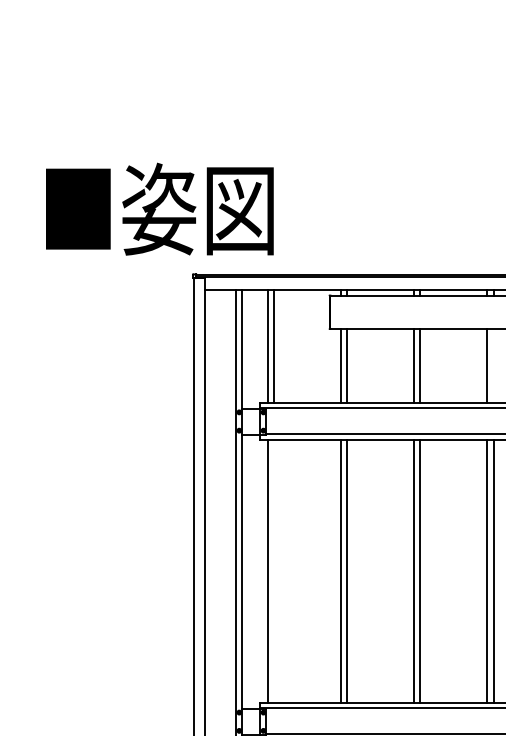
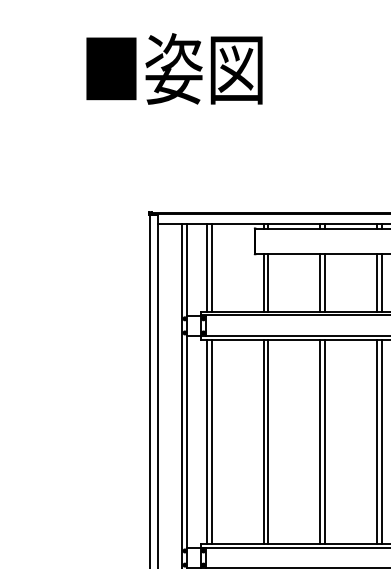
text: (159, 208) -> (174, 68), moved
line: (493, 365) -> (381, 282), added
line: (274, 571) -> (212, 441), added

